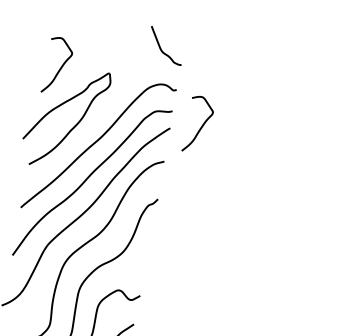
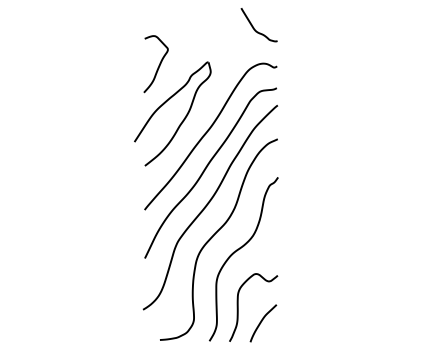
curve: (200, 126) -> (307, 98), removed

